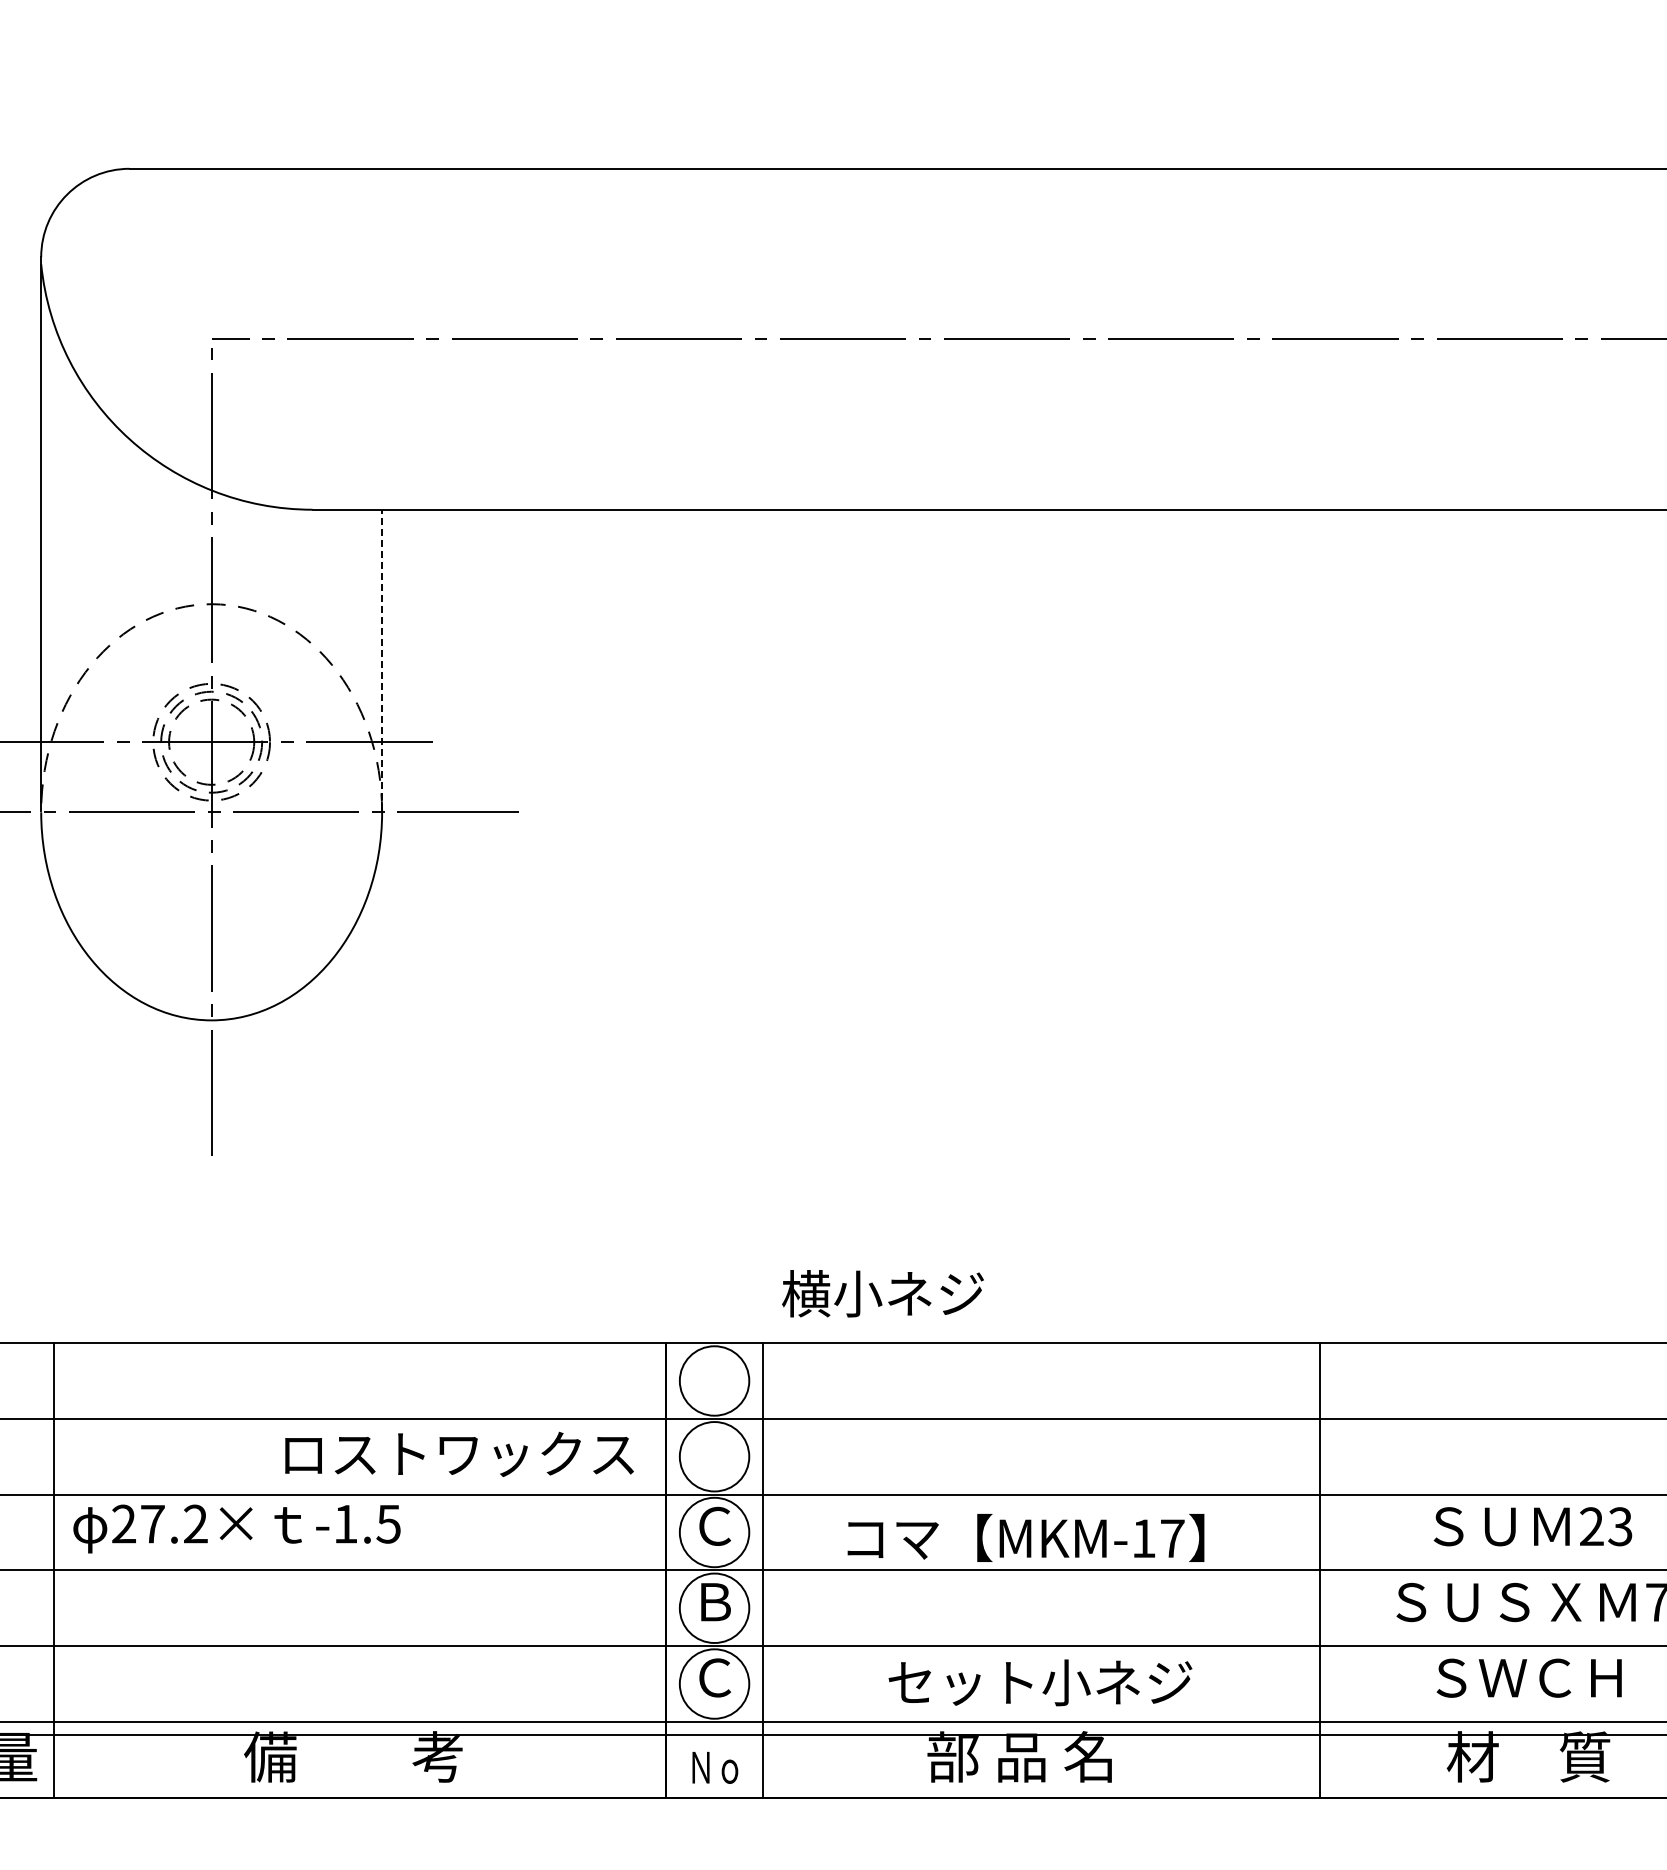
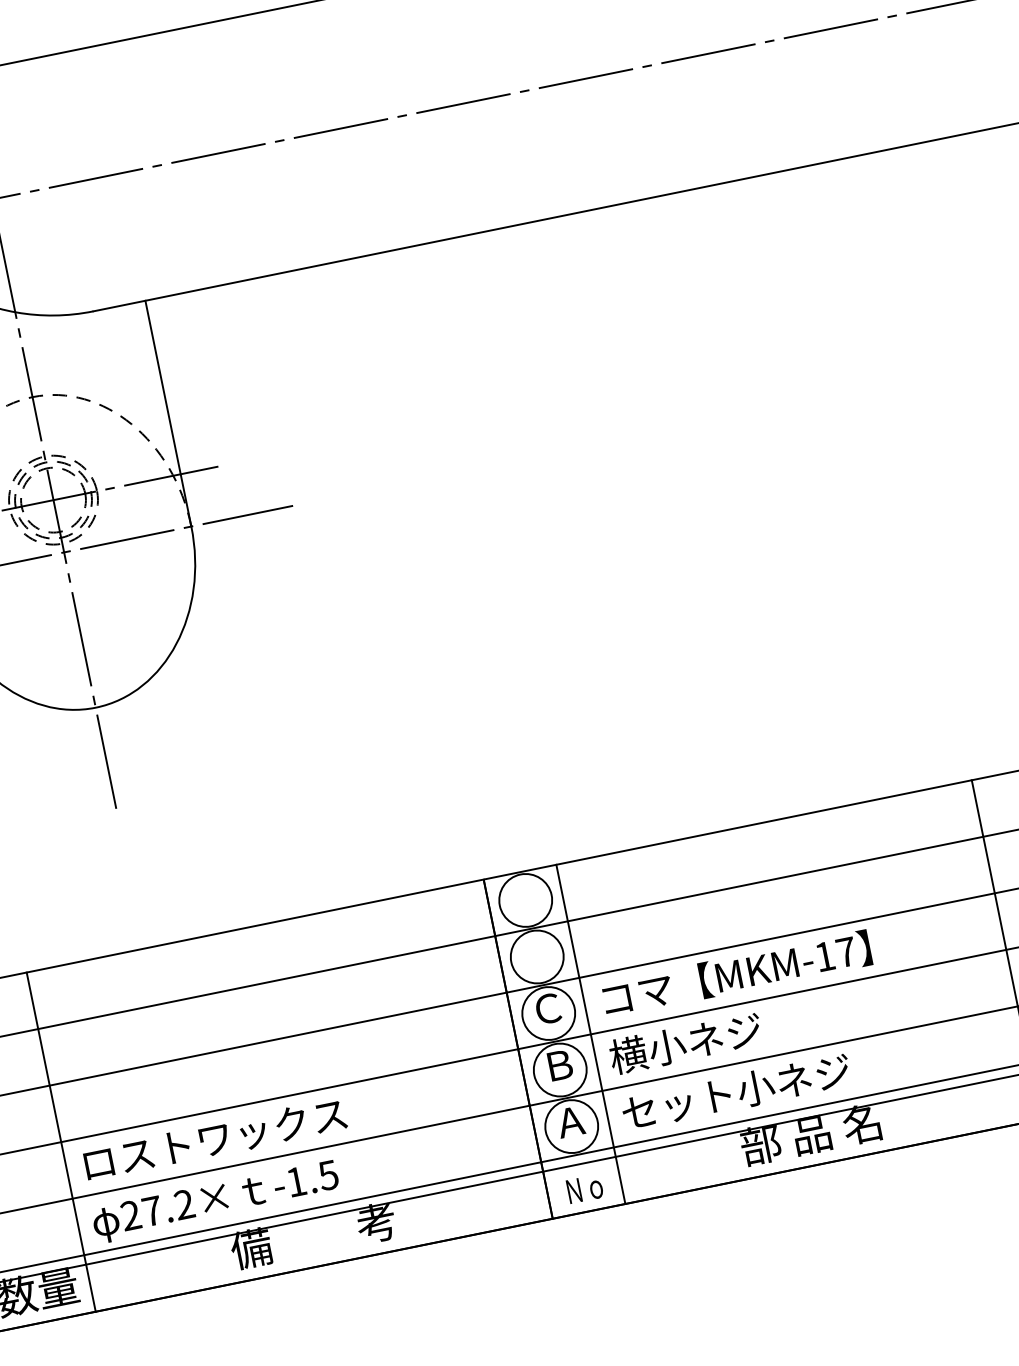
line: (382, 660) -> (168, 413), dashed -> solid
text: (882, 1293) -> (685, 1043), moved
text: (459, 1453) -> (215, 1138), moved
text: (236, 1528) -> (215, 1201), moved
text: (1025, 1537) -> (736, 973), moved
text: (714, 1677) -> (570, 1121), Ｃ -> Ａ
text: (1040, 1682) -> (736, 1091), moved

